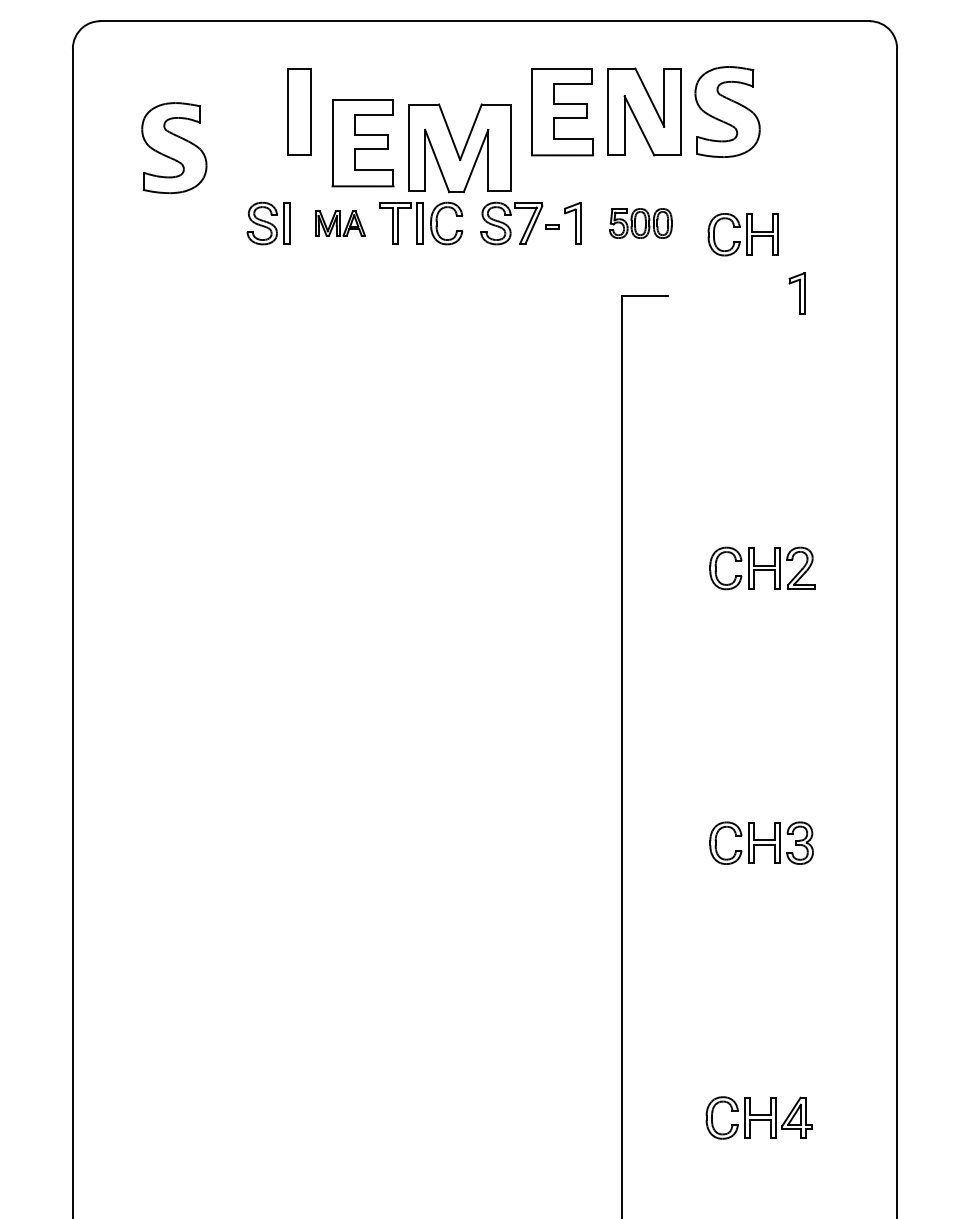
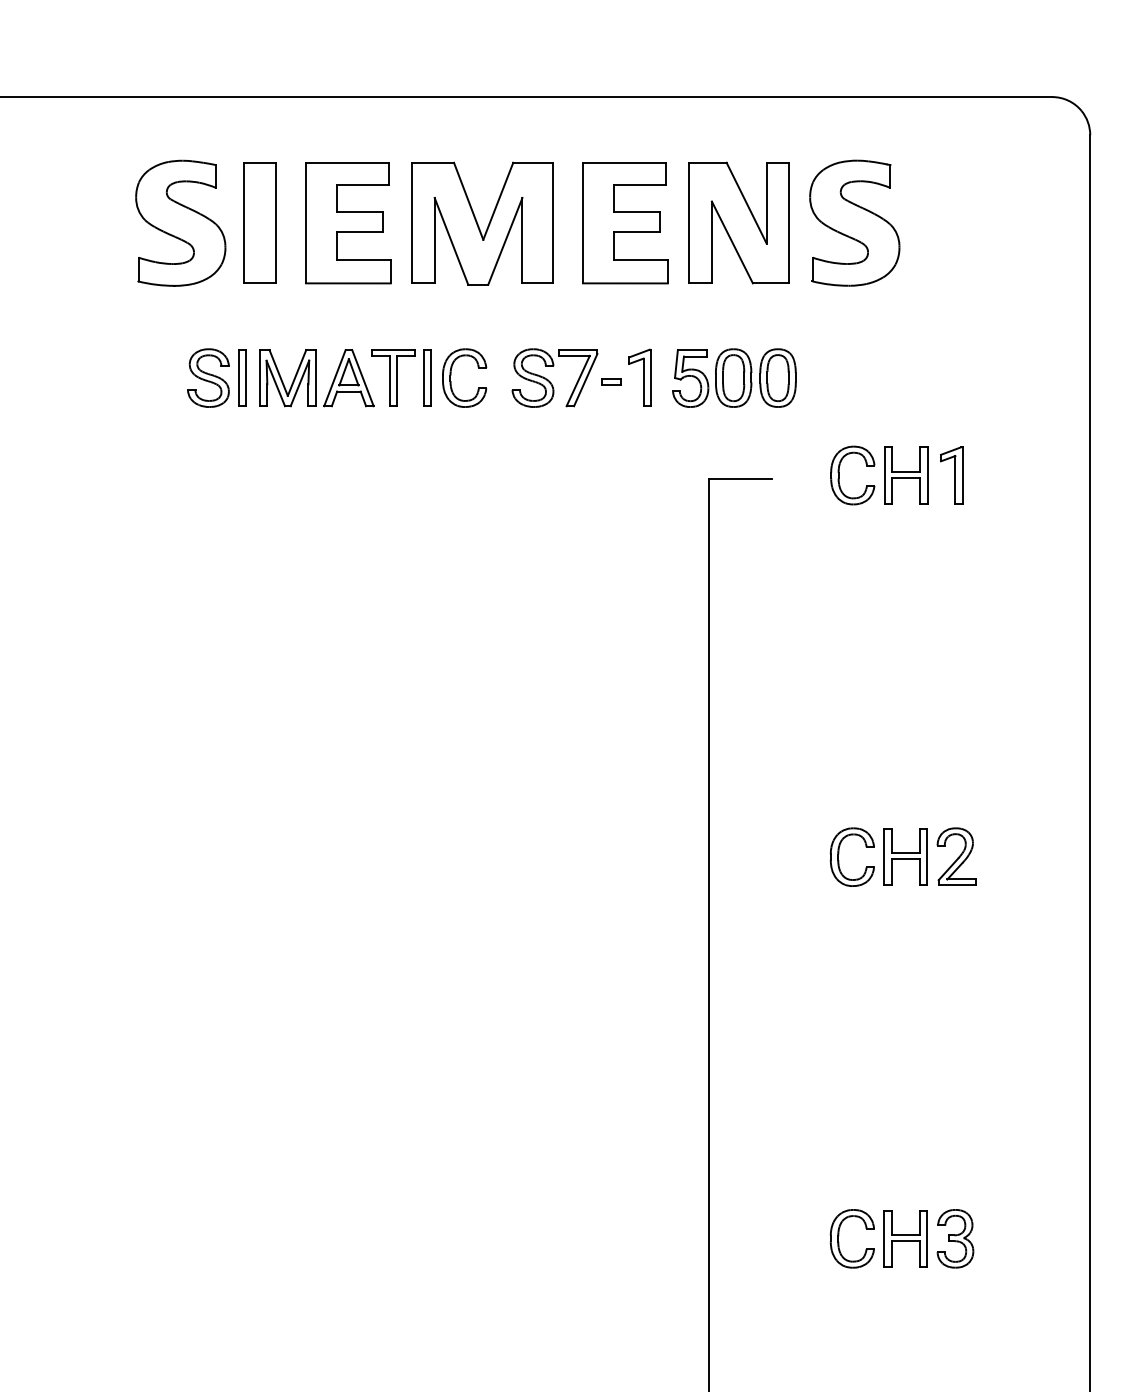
part: (362, 143) -> (347, 223), moved
part: (174, 147) -> (180, 222), moved
part: (459, 148) -> (482, 223), moved
part: (340, 223) -> (317, 378), size x1.67
part: (640, 223) -> (733, 378), size x1.43
part: (742, 234) -> (878, 475), moved

